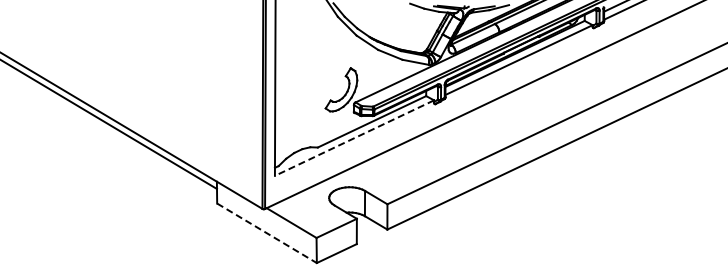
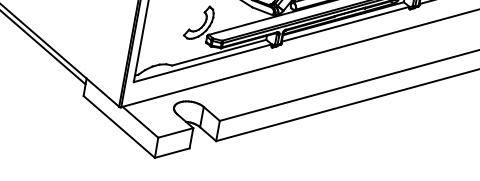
line: (354, 138) -> (202, 63), dashed -> solid
line: (267, 233) -> (119, 127), dashed -> solid

